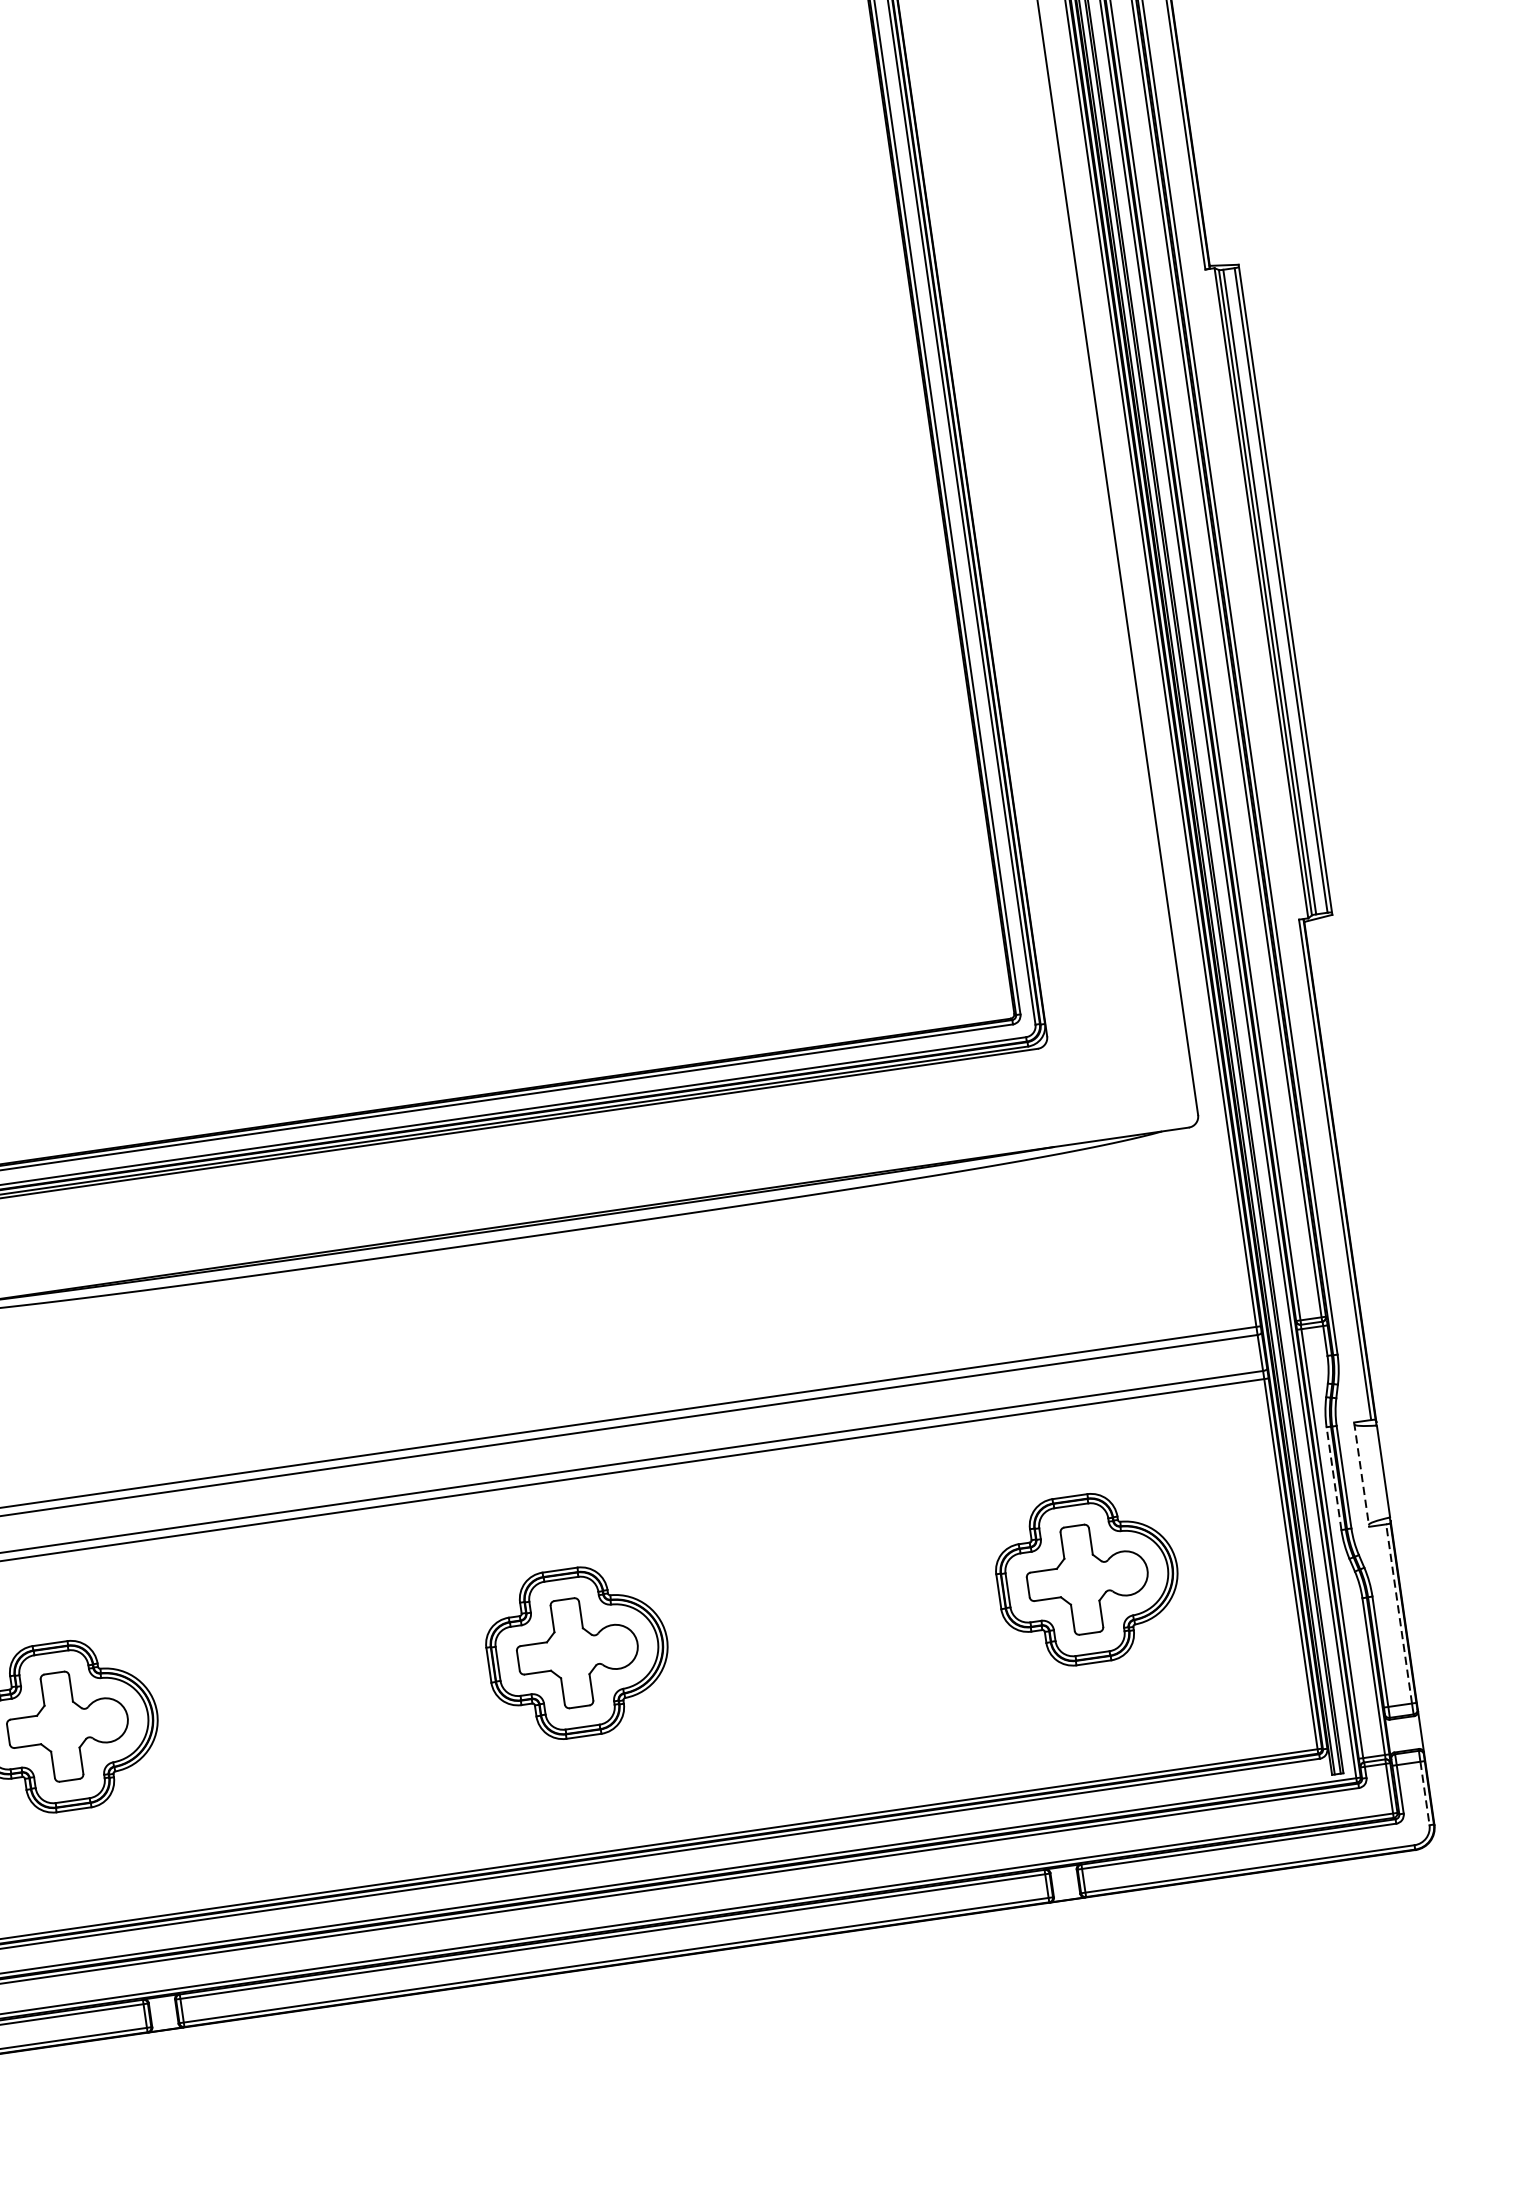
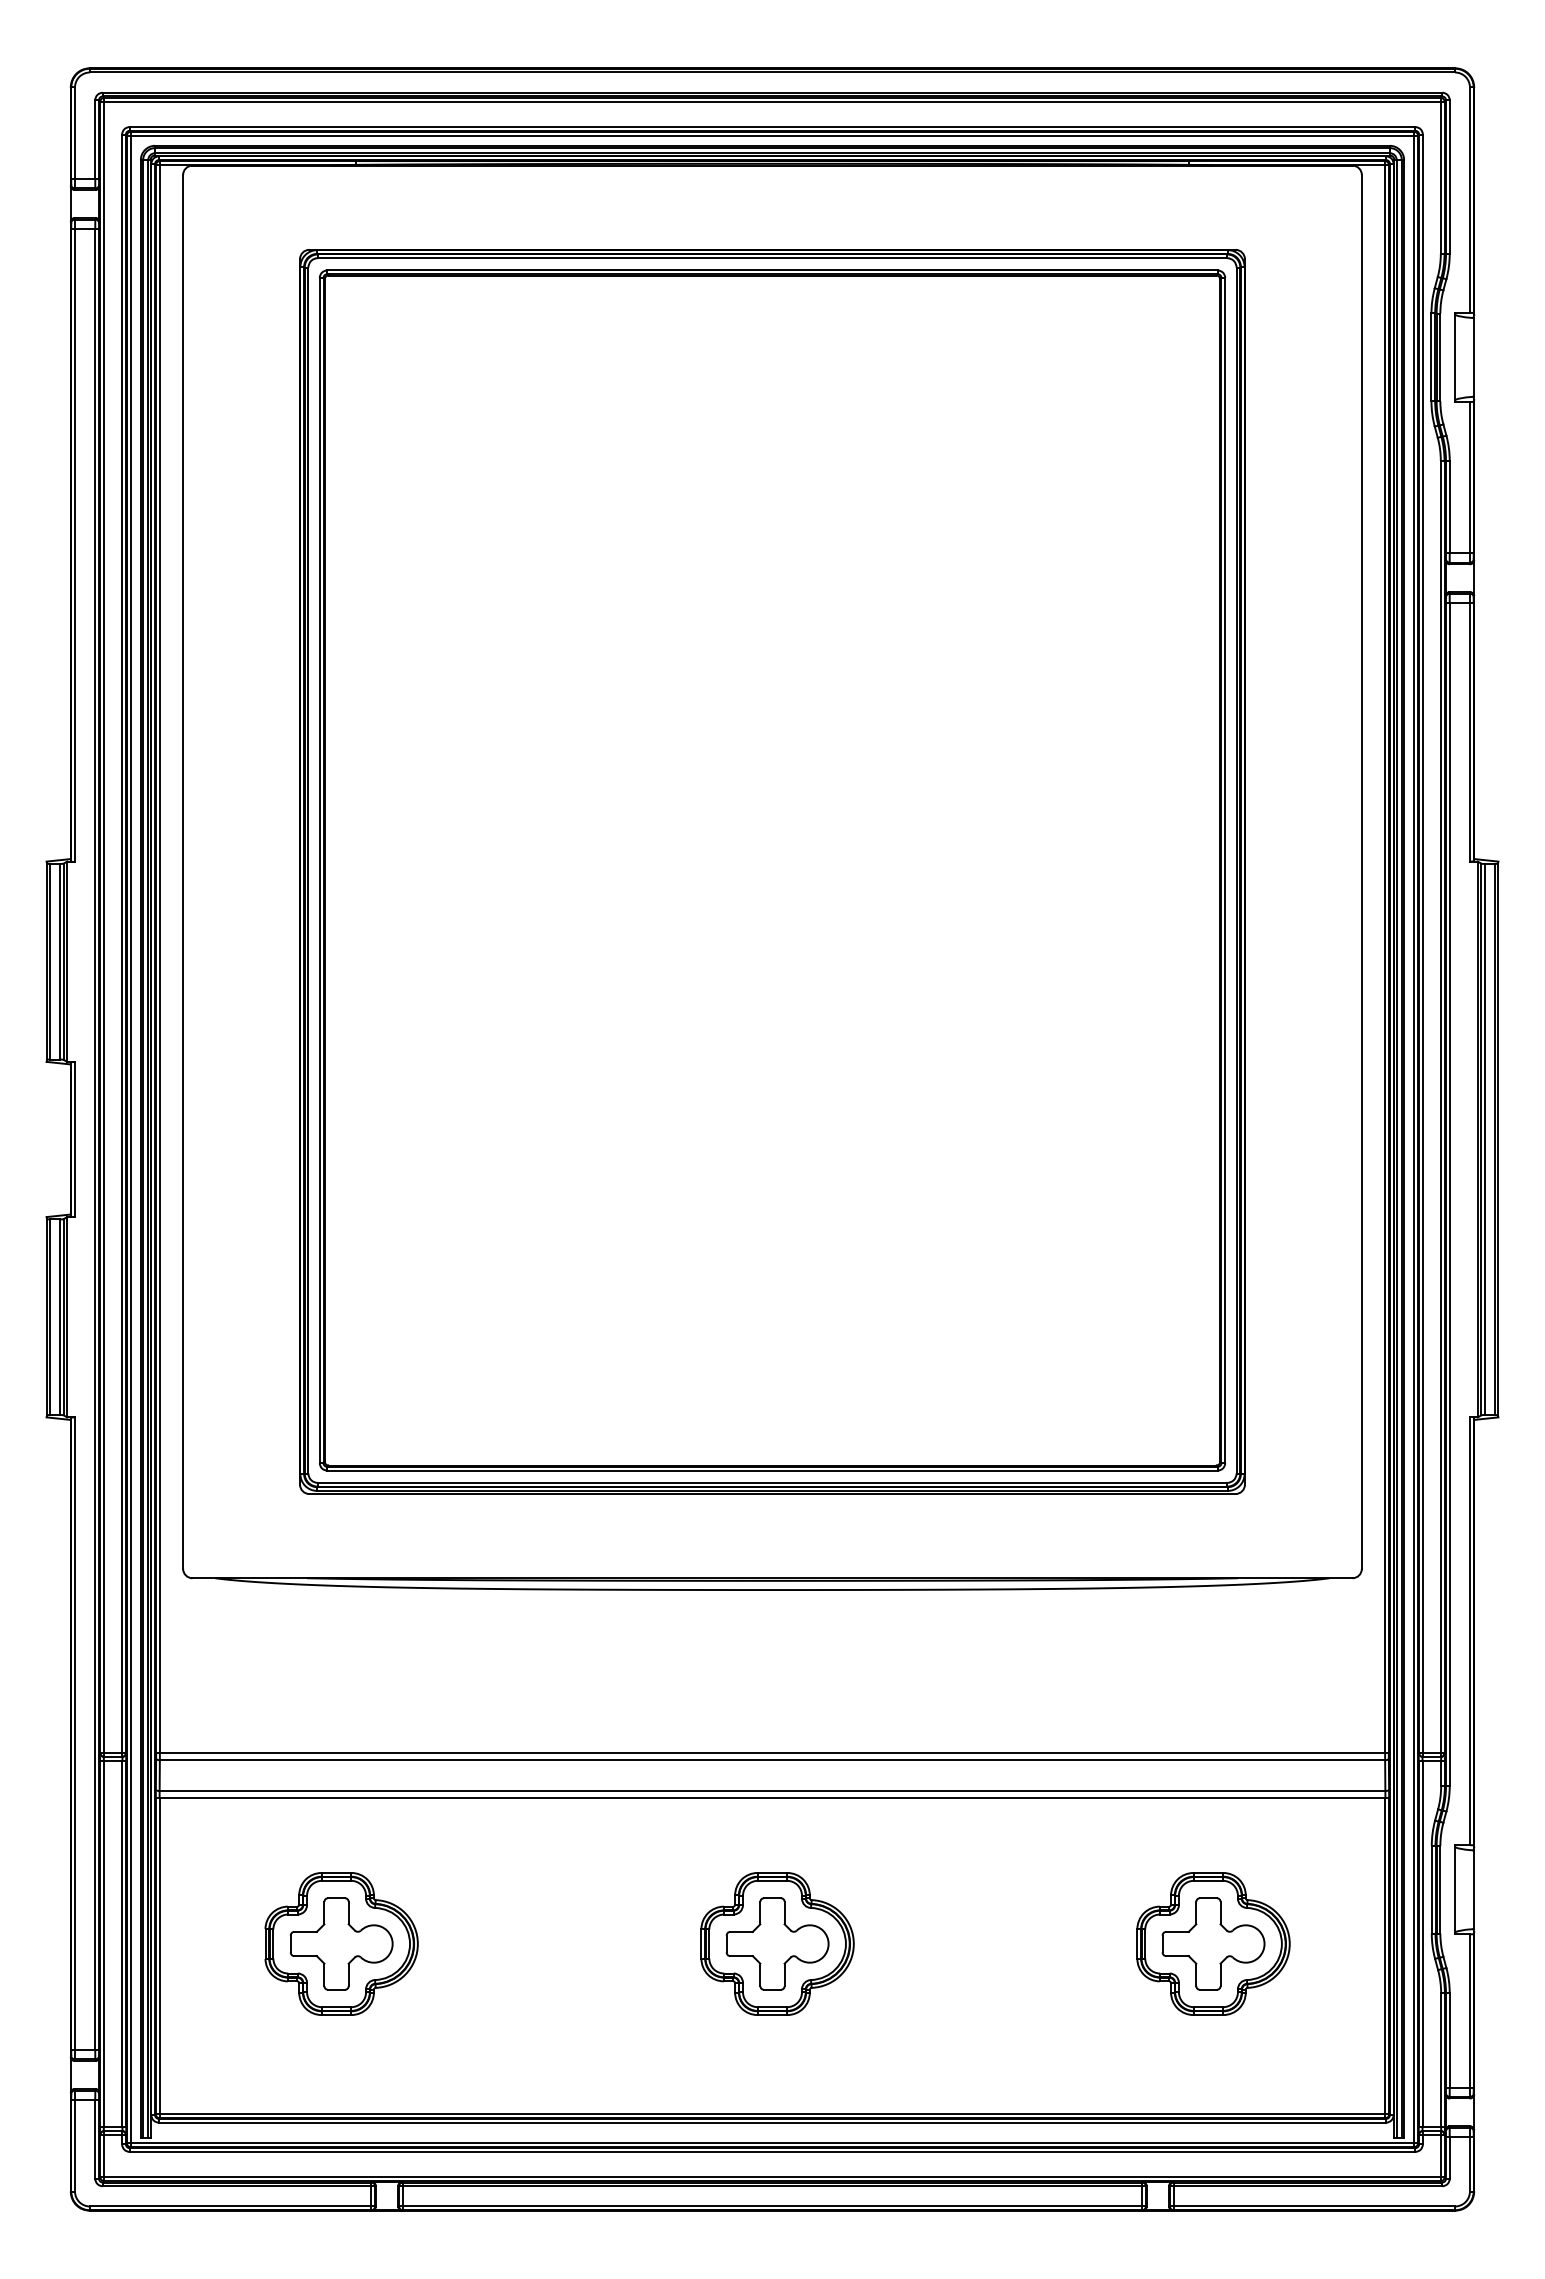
line: (1361, 1474) -> (1455, 1889), dashed -> solid
line: (1333, 1478) -> (1431, 1889), dashed -> solid
line: (1398, 1613) -> (1469, 2010), dashed -> solid
line: (1424, 1793) -> (1469, 2164), dashed -> solid

